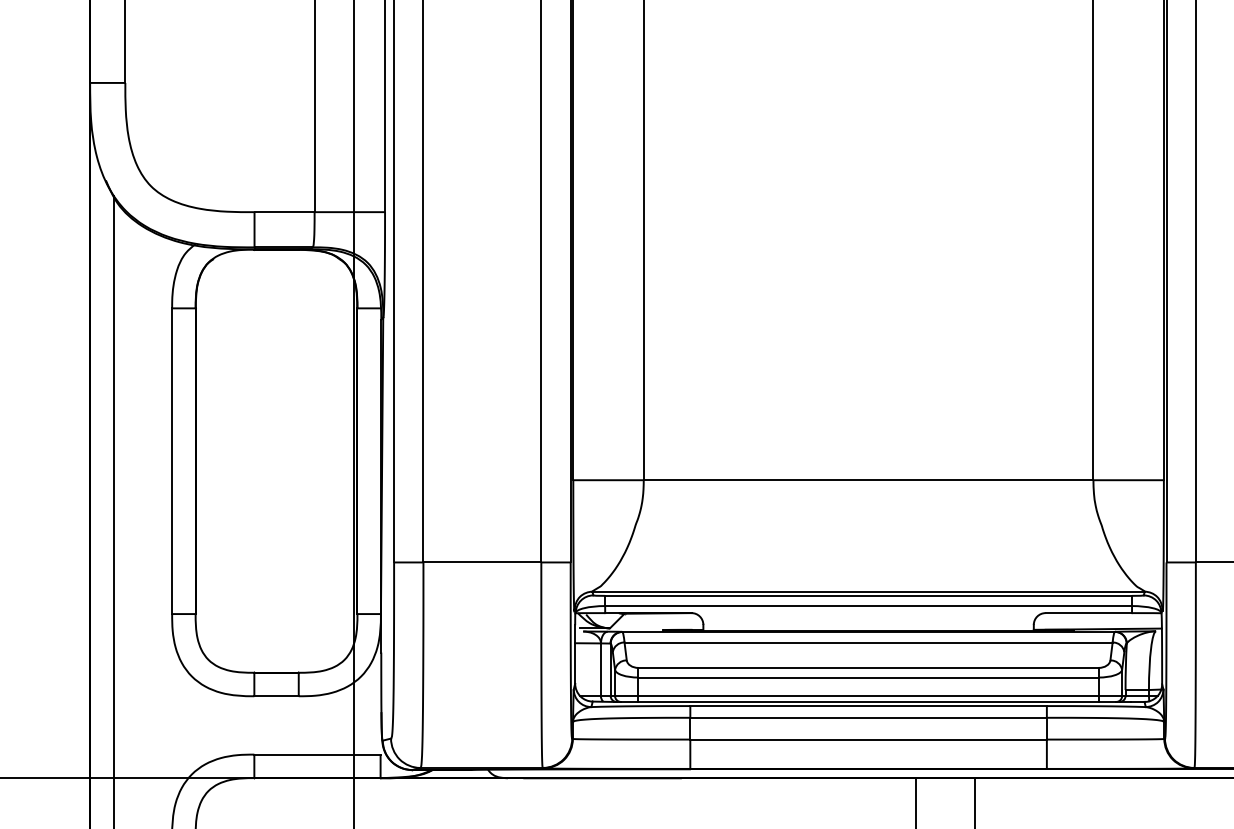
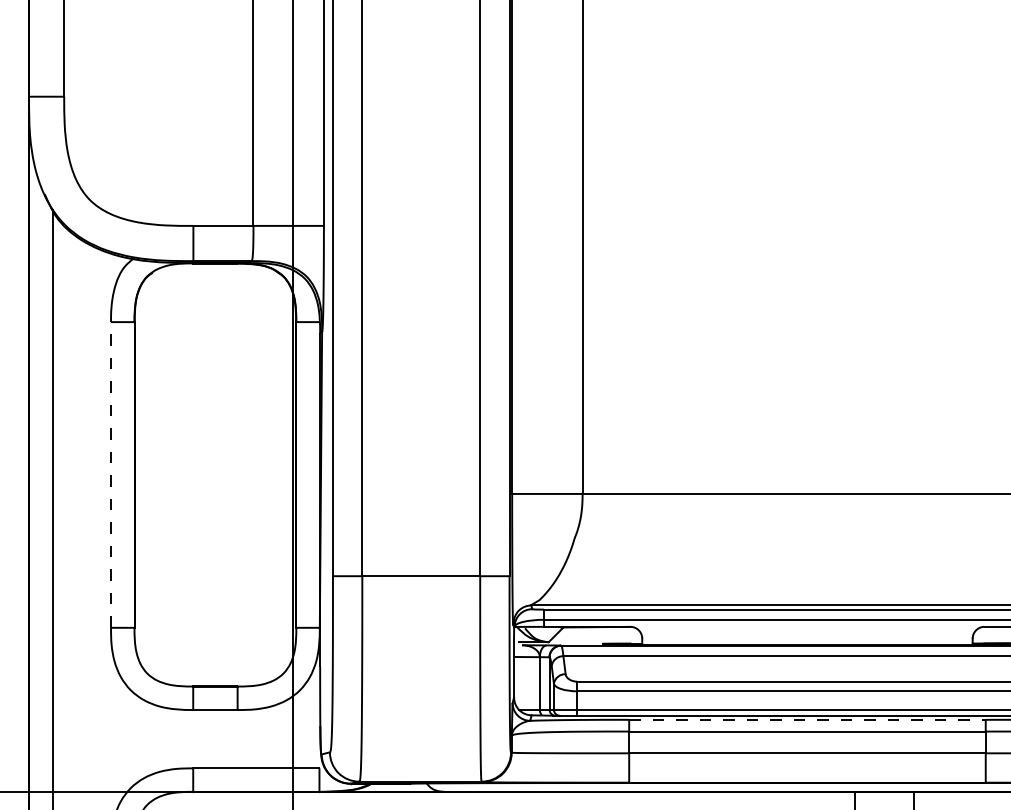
line: (172, 461) -> (111, 475), solid -> dashed
line: (869, 706) -> (808, 720), solid -> dashed

